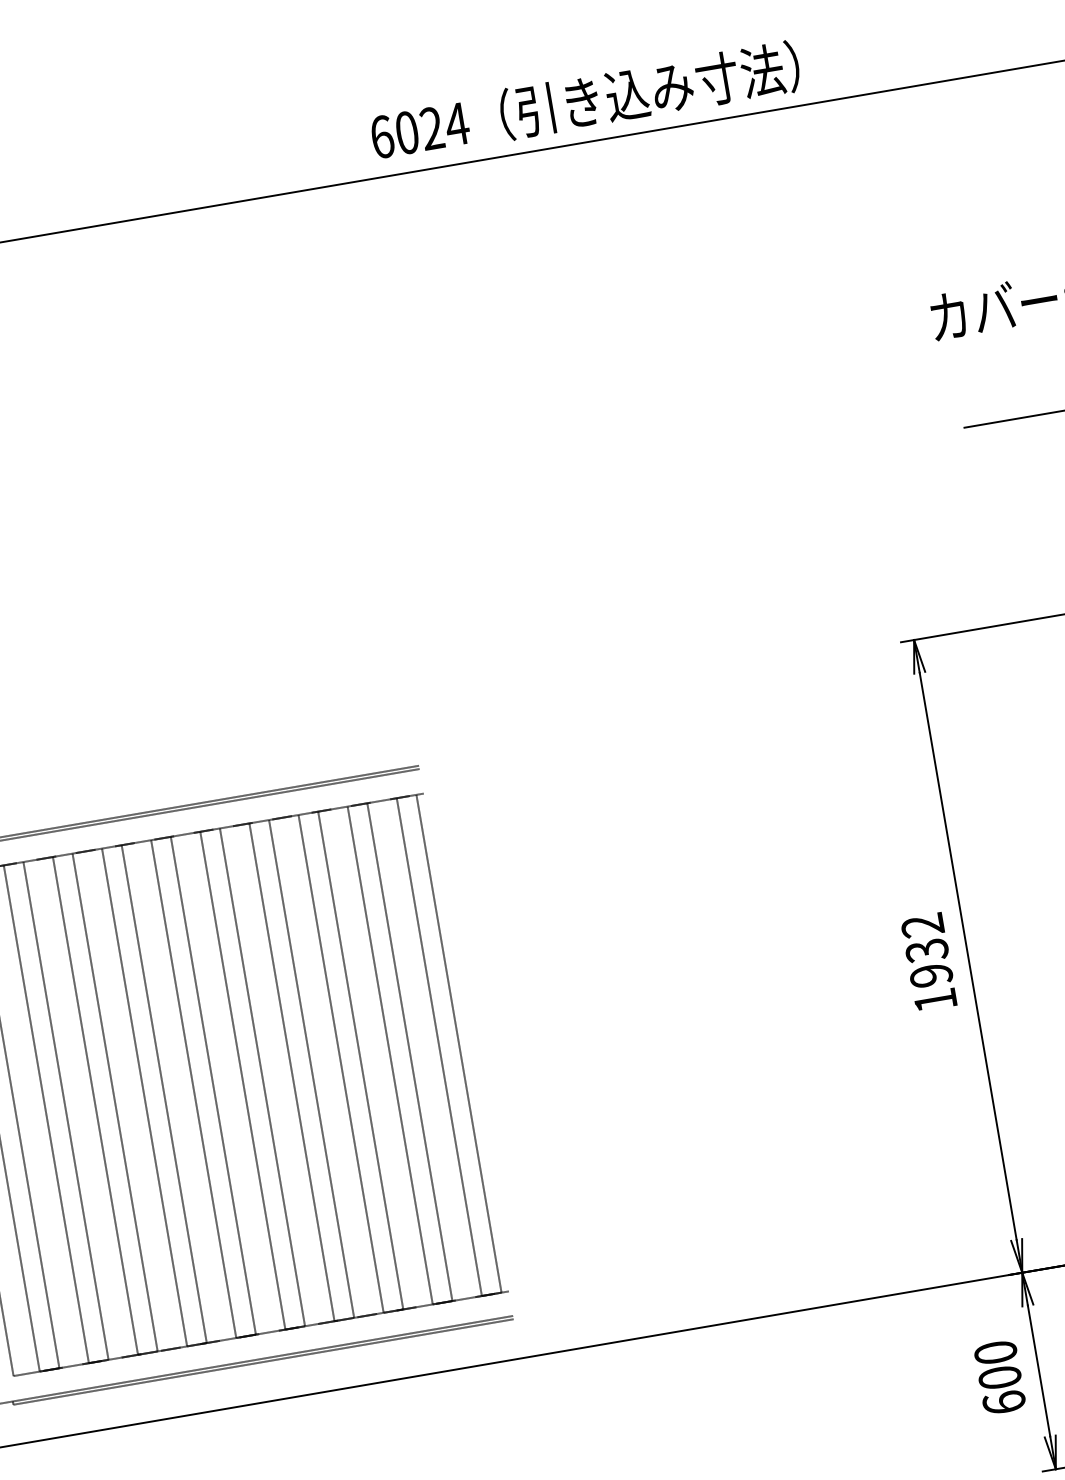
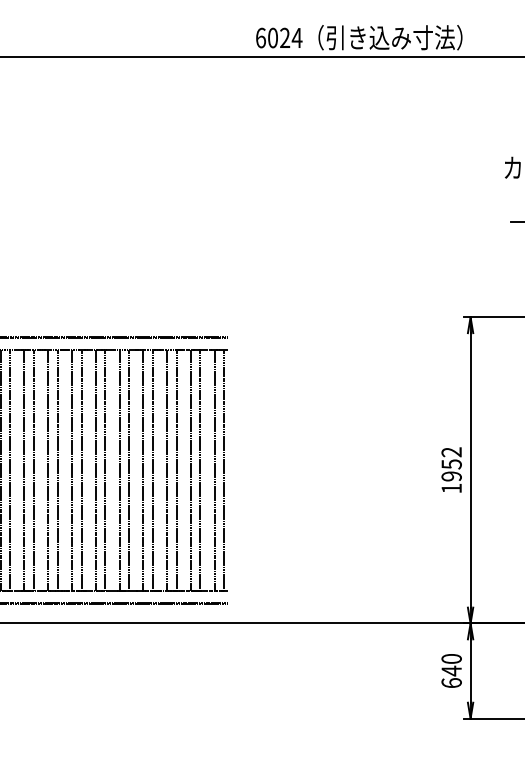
text: (926, 948) -> (451, 463), 1932 -> 1952
text: (999, 1376) -> (451, 670), 600 -> 640

